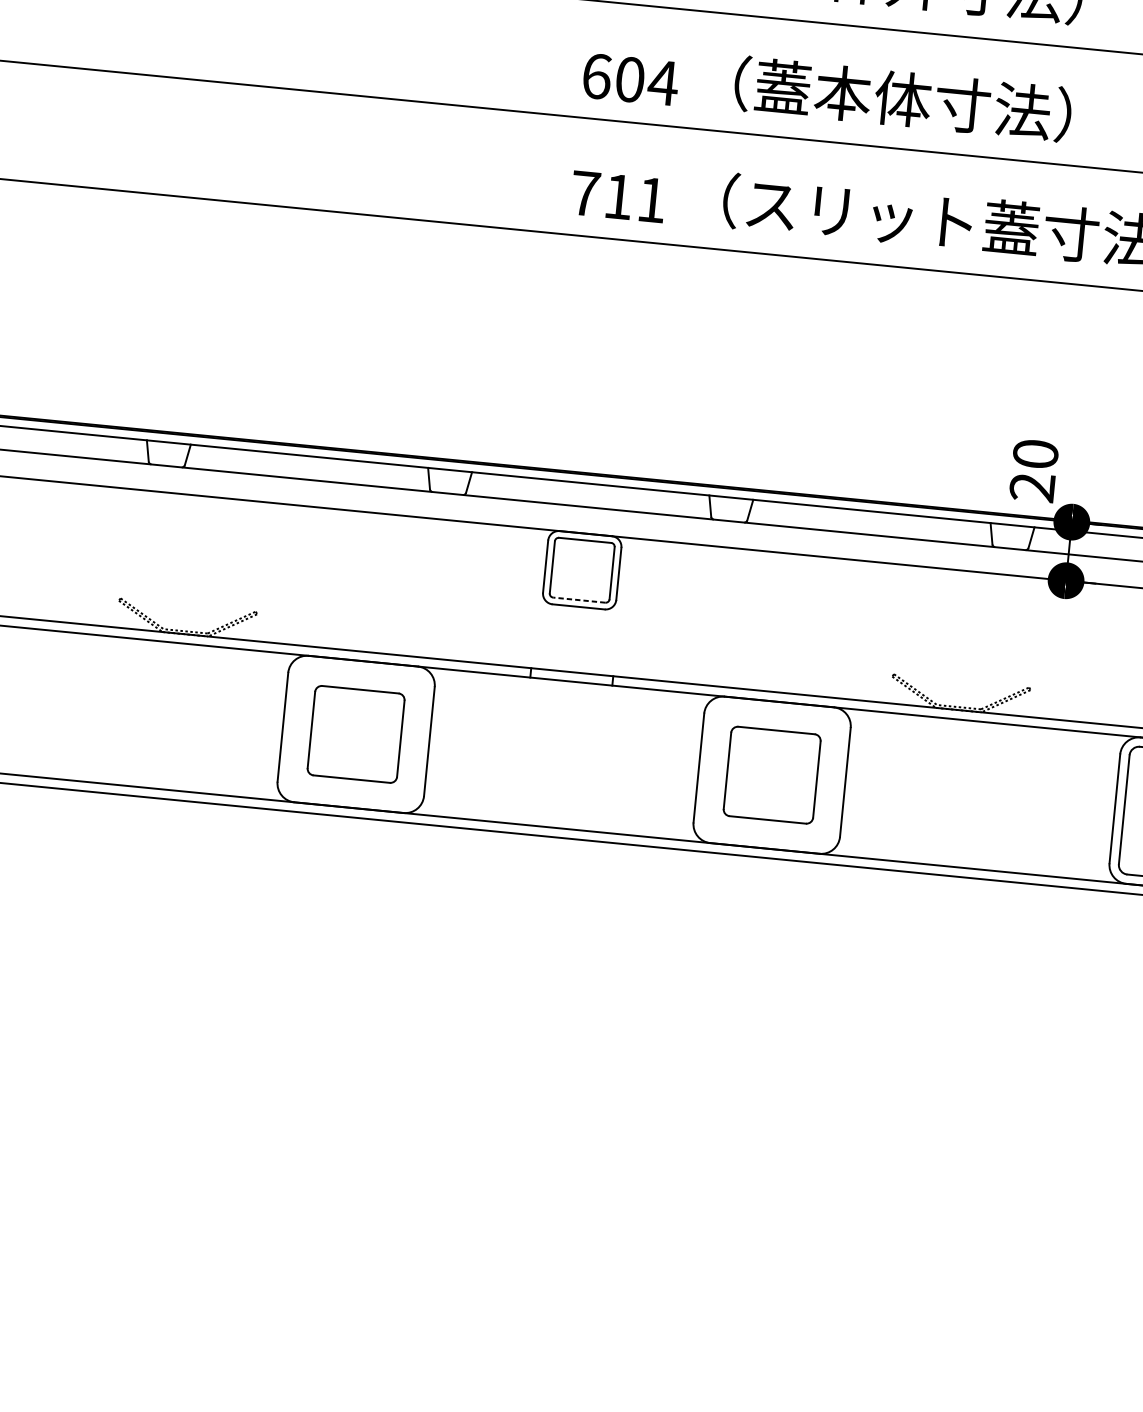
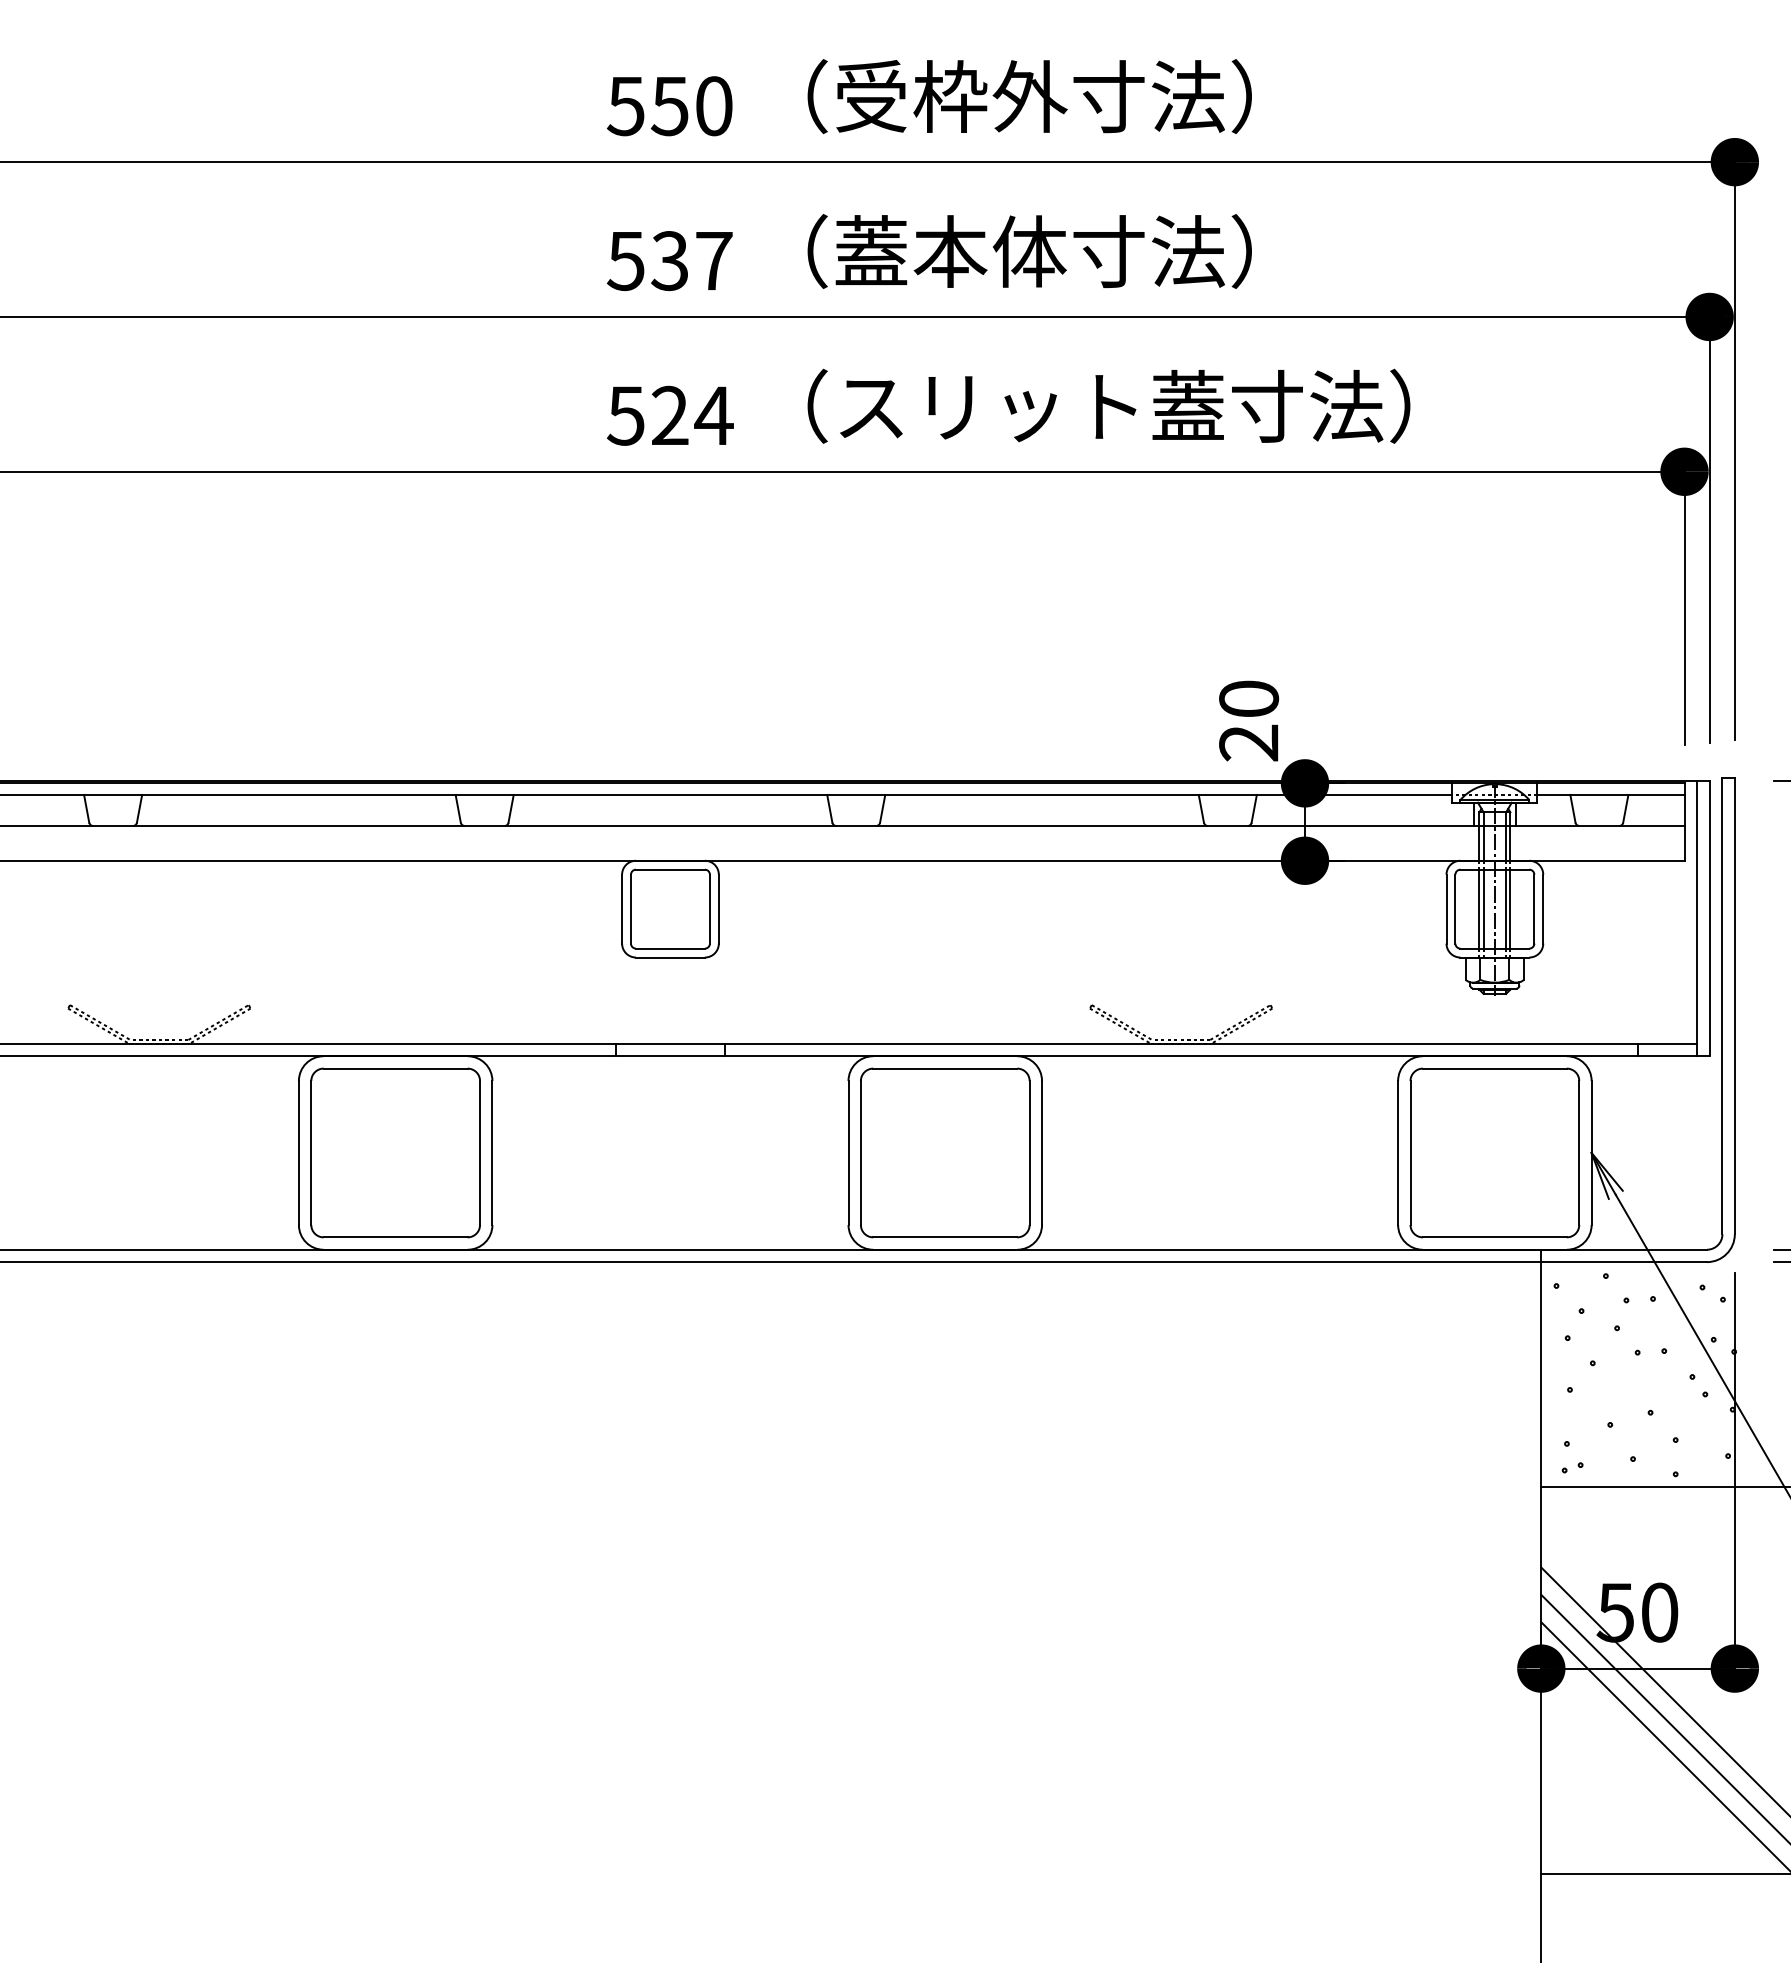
text: (629, 80) -> (669, 261), 604 -> 537
text: (618, 196) -> (669, 415), 711 -> 524
line: (578, 599) -> (669, 948), dashed -> solid
part: (356, 734) -> (395, 1152), size x1.43
part: (772, 774) -> (945, 1152), size x1.43

